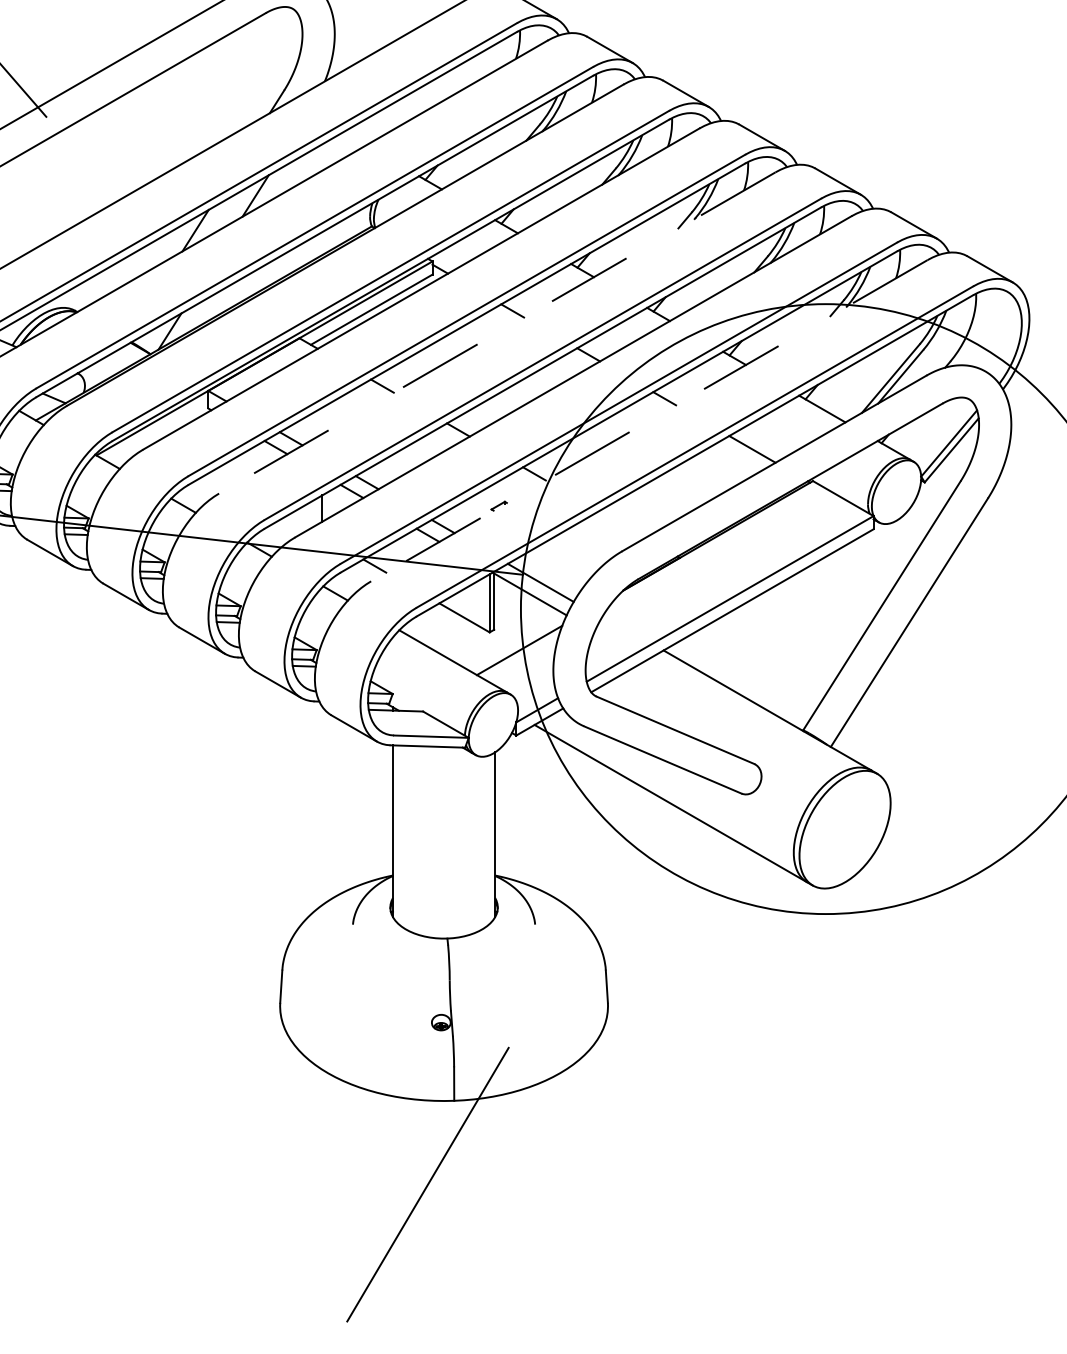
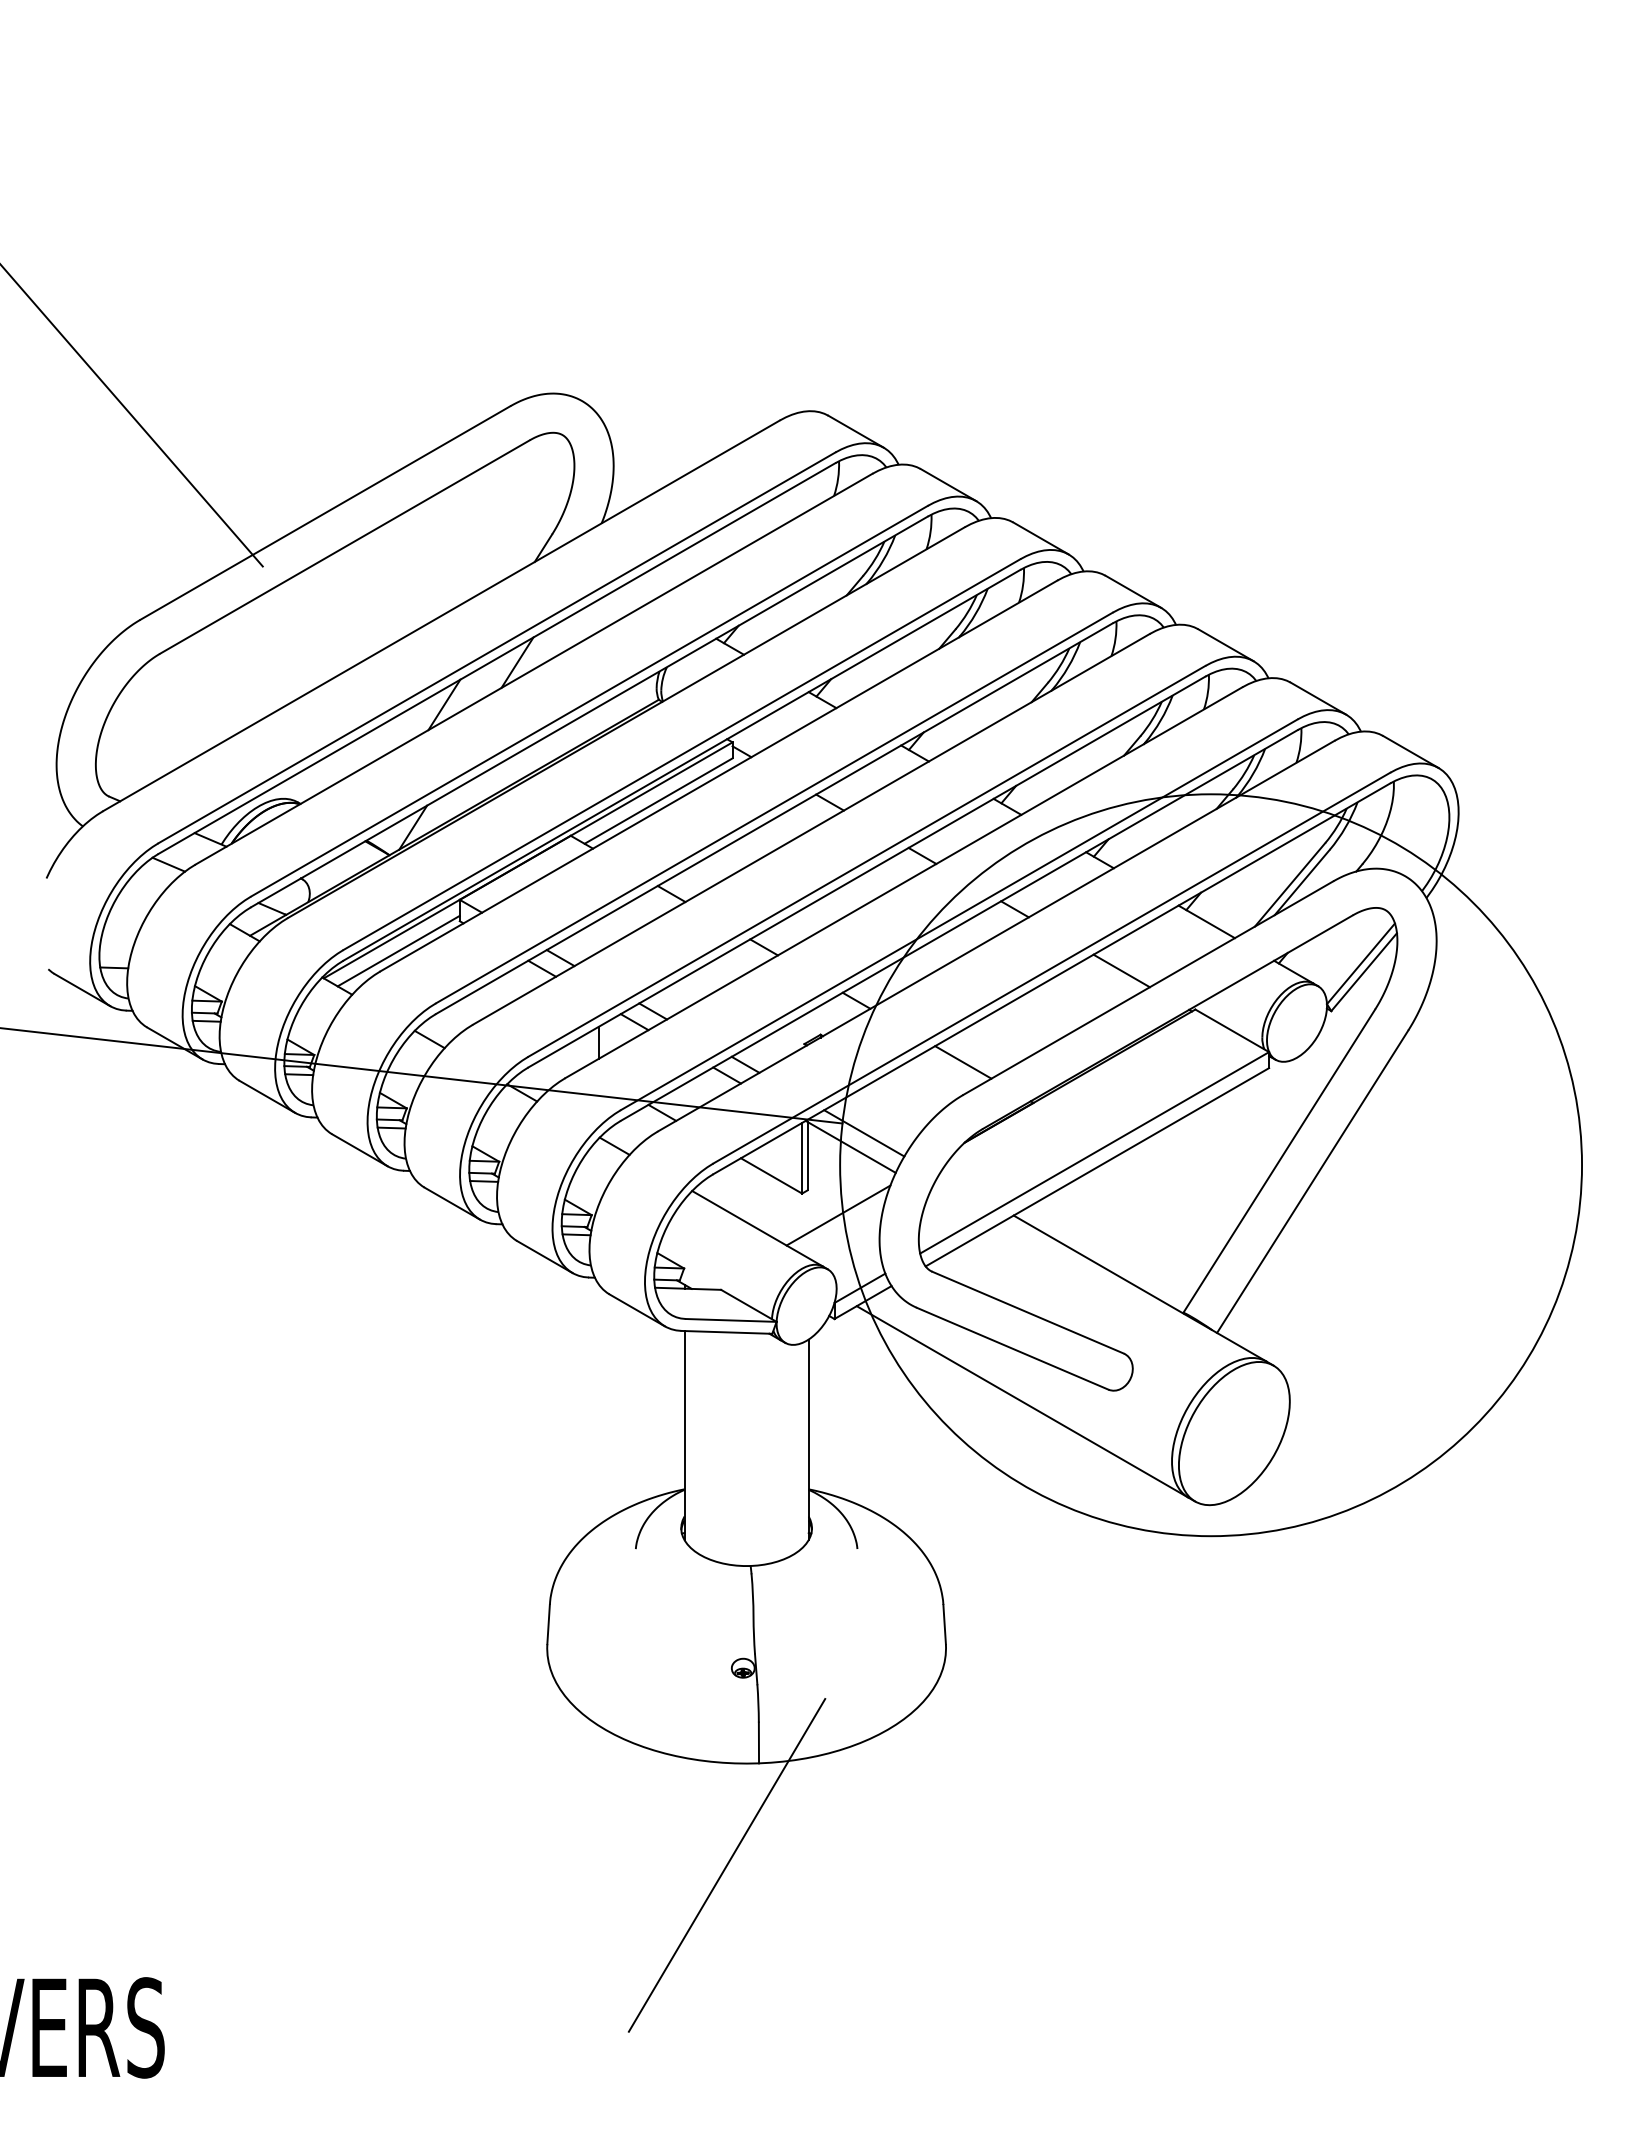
line: (497, 333) -> (811, 829), dashed -> solid
line: (649, 421) -> (996, 936), dashed -> solid
line: (157, 432) -> (398, 950), added
line: (622, 524) -> (963, 1062), added

